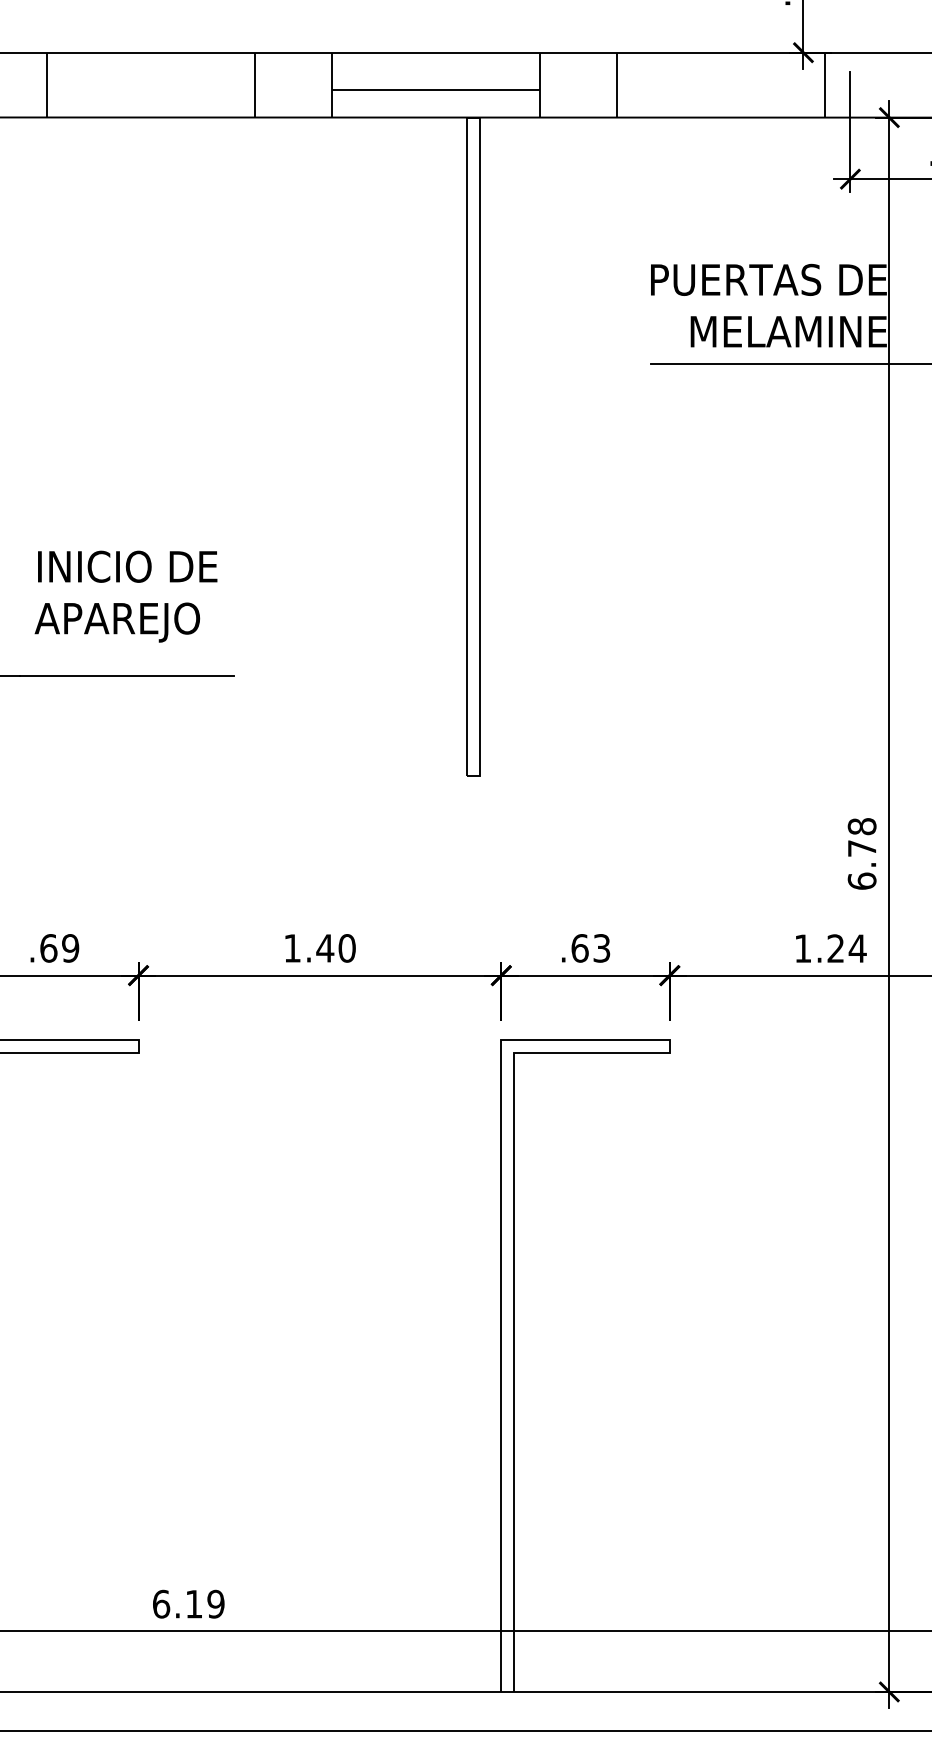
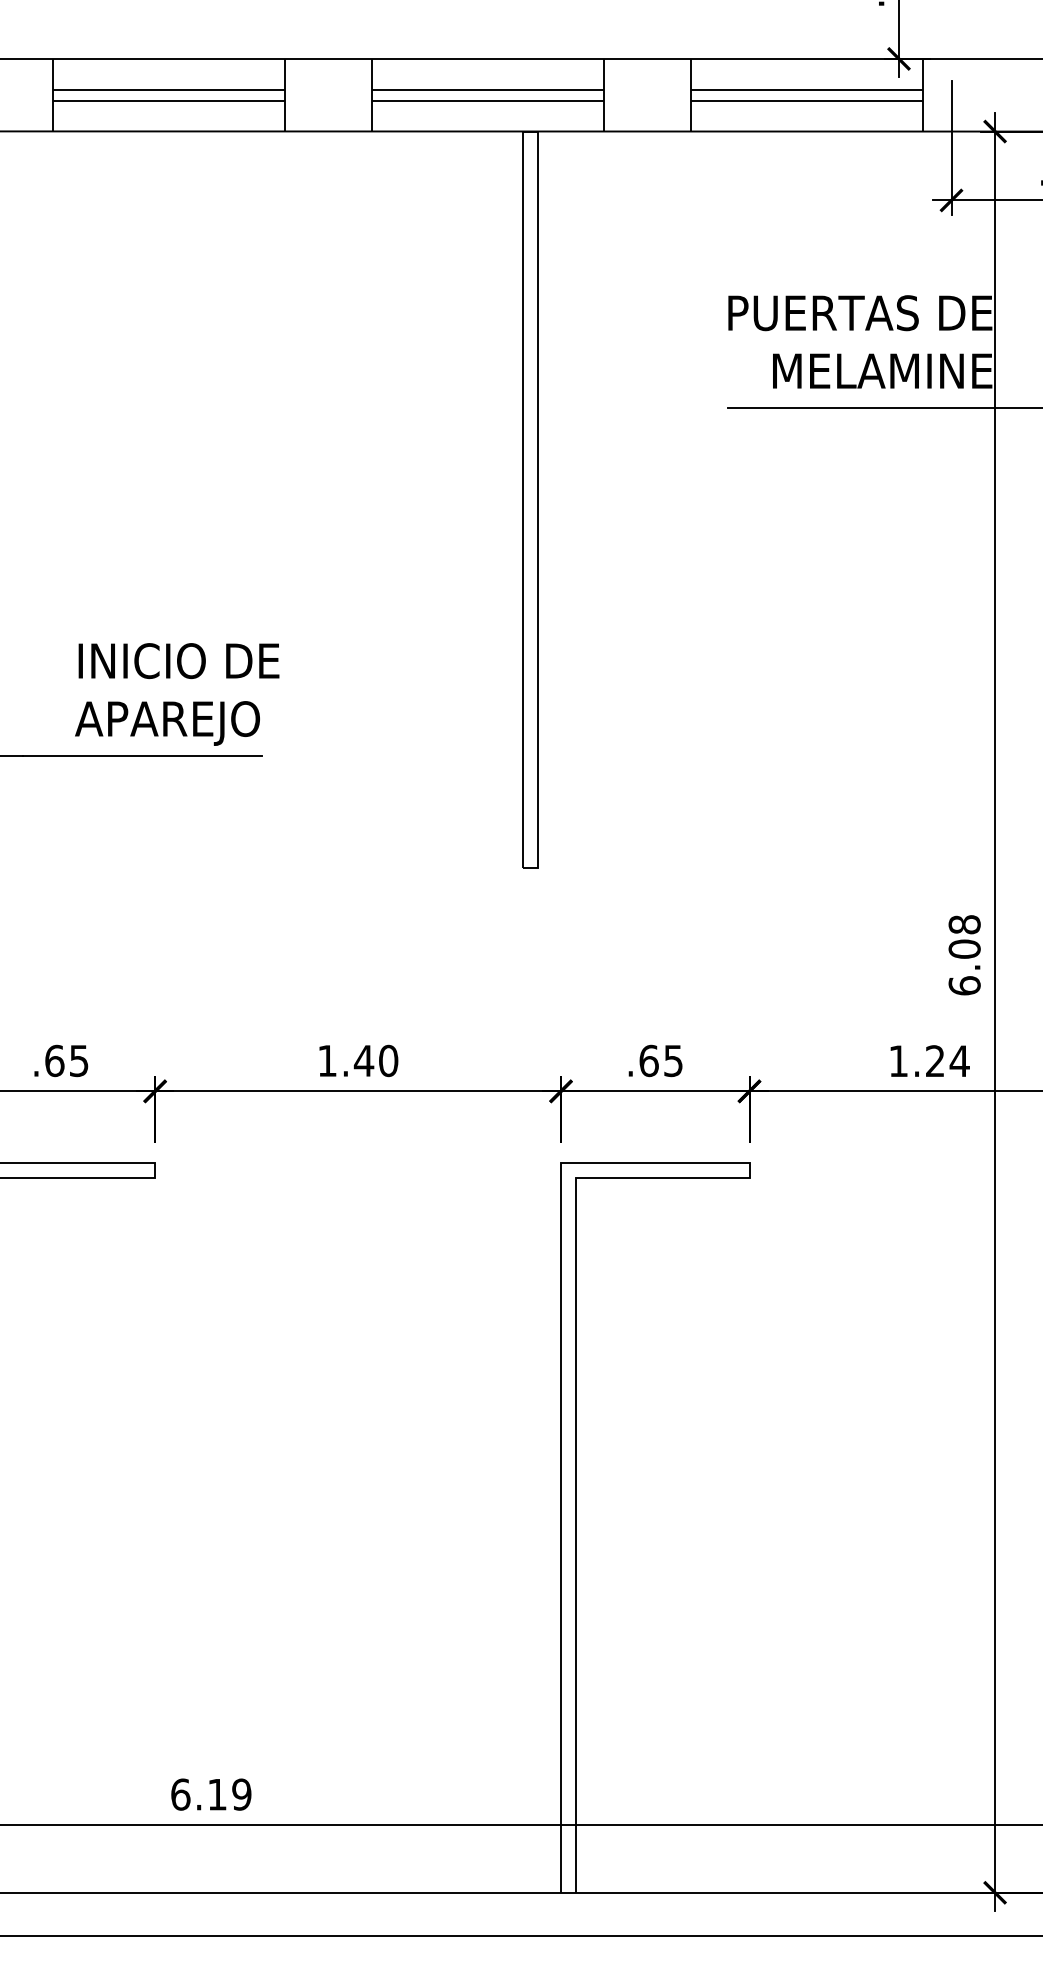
line: (151, 80) -> (169, 89), added
line: (435, 80) -> (487, 89), added
line: (720, 80) -> (806, 89), added
line: (151, 90) -> (169, 101), added
line: (720, 90) -> (806, 101), added
text: (126, 596) -> (177, 694), moved
text: (861, 847) -> (964, 948), 6.78 -> 6.08
text: (70, 947) -> (78, 1060), .69 -> .65
text: (601, 947) -> (673, 1060), .63 -> .65

